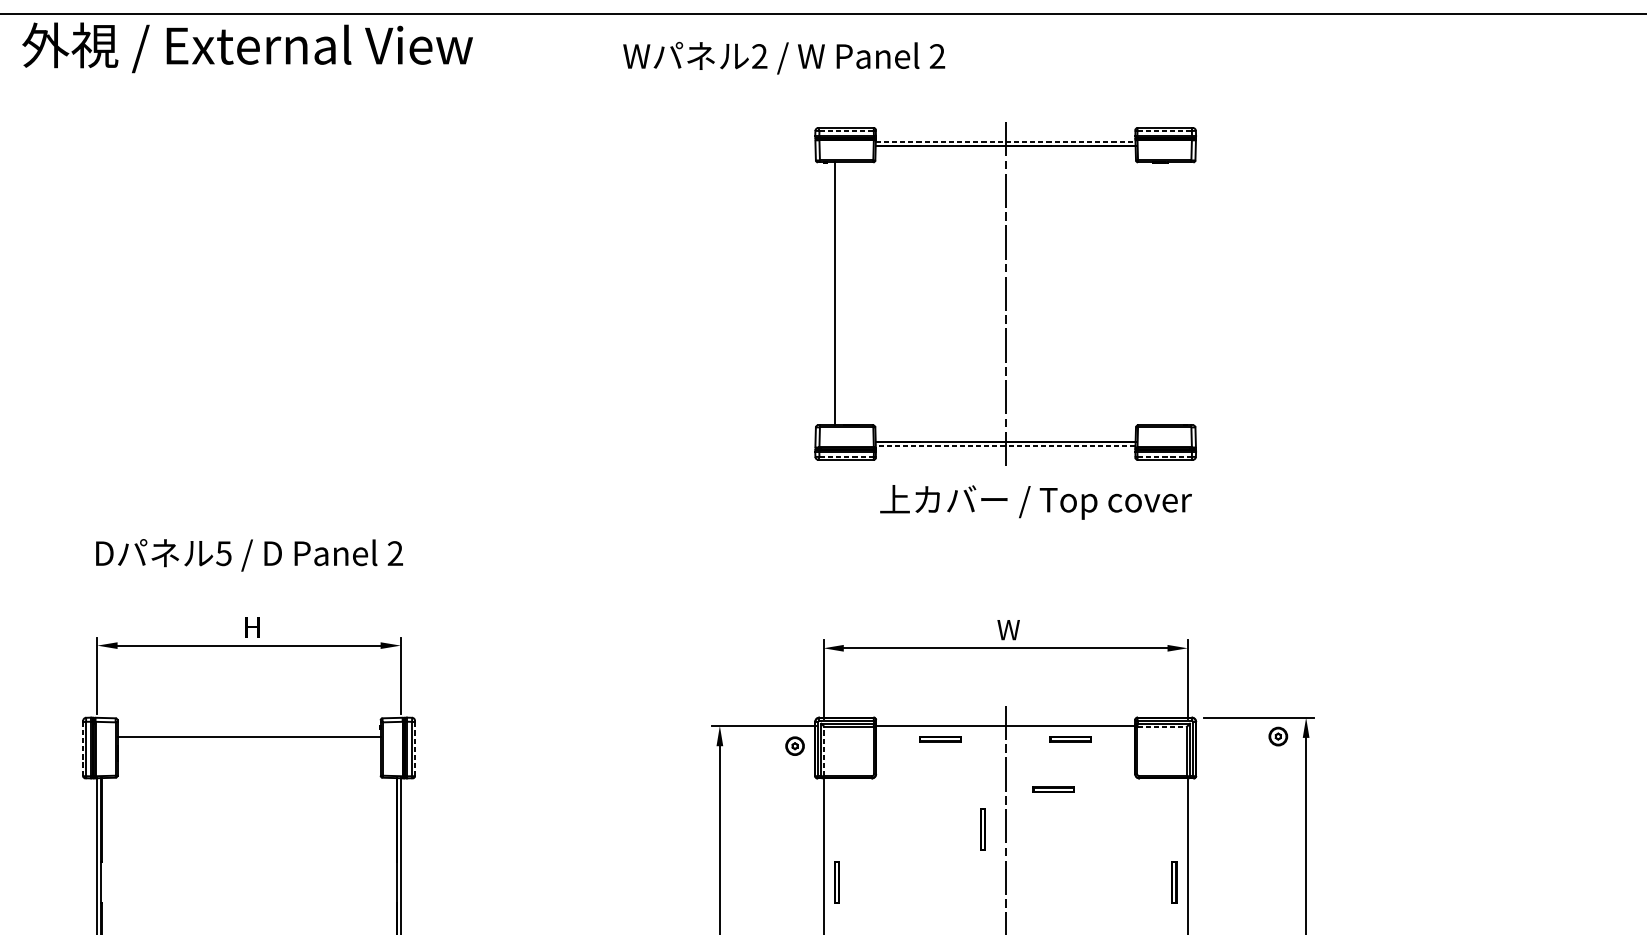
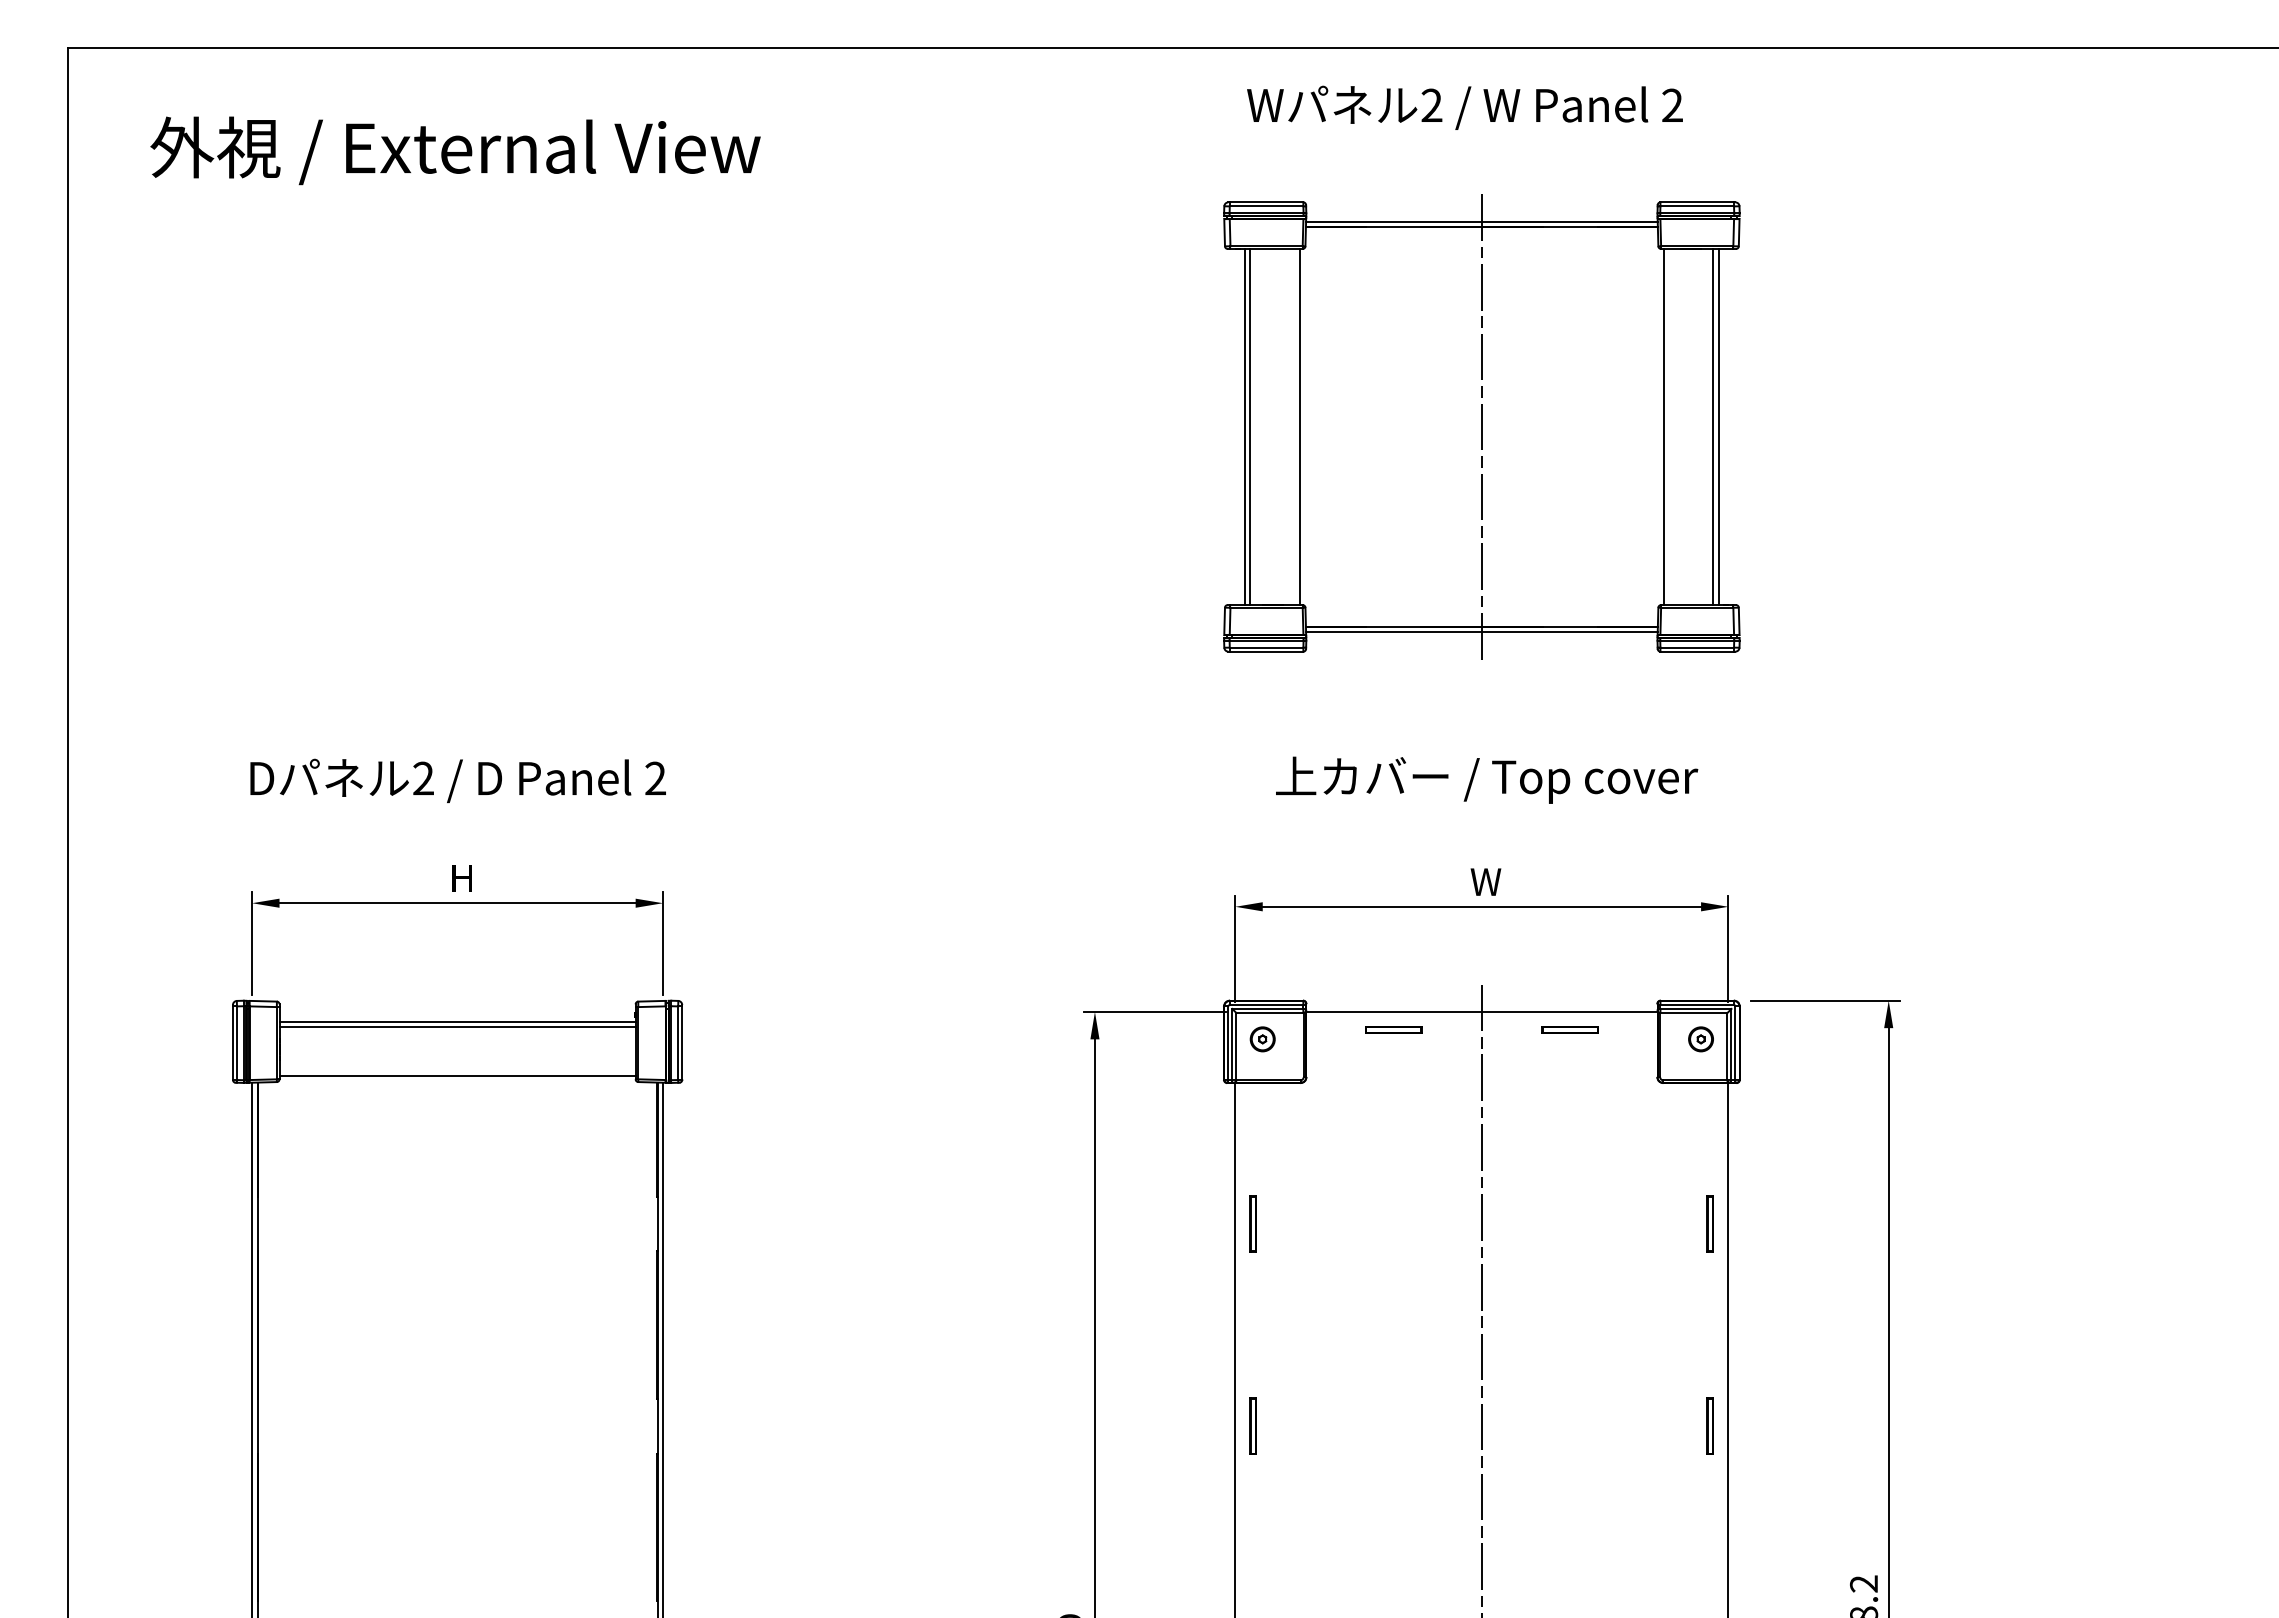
text: (247, 47) -> (455, 150), moved
text: (783, 57) -> (1464, 107), moved
line: (846, 131) -> (1266, 206), dashed -> solid
line: (1164, 131) -> (1697, 206), dashed -> solid
line: (1005, 142) -> (1481, 221), dashed -> solid
line: (830, 293) -> (1244, 426), added
line: (870, 293) -> (1299, 426), added
line: (1140, 293) -> (1664, 426), added
line: (1176, 293) -> (1713, 426), added
line: (1180, 293) -> (1718, 426), added
line: (1005, 445) -> (1481, 632), dashed -> solid
line: (846, 456) -> (1266, 647), dashed -> solid
line: (1164, 456) -> (1697, 647), dashed -> solid
text: (1036, 501) -> (1487, 779), moved
text: (223, 553) -> (422, 778), 5 -> 2
line: (1162, 727) -> (1694, 1013), dashed -> solid
line: (249, 733) -> (457, 1021), added
part: (1277, 736) -> (1700, 1039), moved
part: (794, 746) -> (1262, 1039), moved
line: (82, 749) -> (232, 1043), dashed -> solid
line: (415, 749) -> (682, 1043), dashed -> solid
line: (824, 751) -> (1236, 1046), dashed -> solid
line: (249, 773) -> (457, 1076), added
part: (1053, 789) -> (1546, 1097), removed
part: (982, 829) -> (1450, 1151), removed

